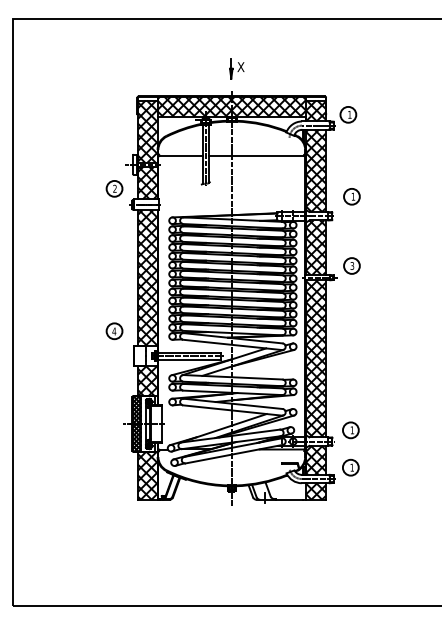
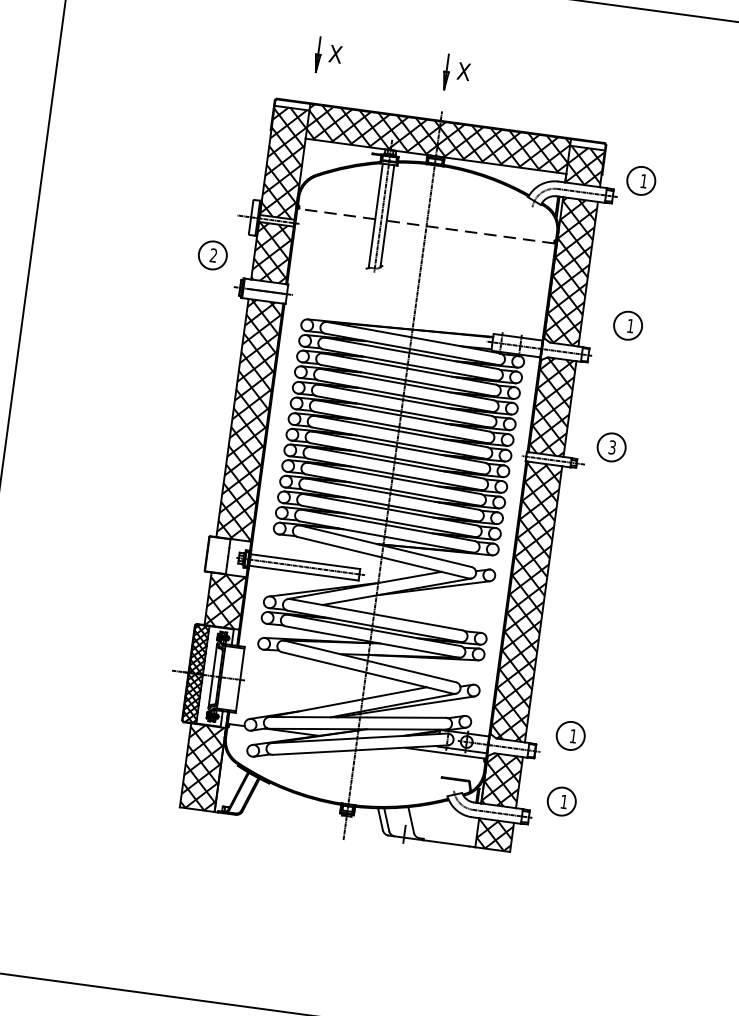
part: (163, 68) -> (327, 55), added
line: (180, 156) -> (336, 214), solid -> dashed
line: (256, 156) -> (469, 232), solid -> dashed
part: (114, 331) -> (178, 506), removed

